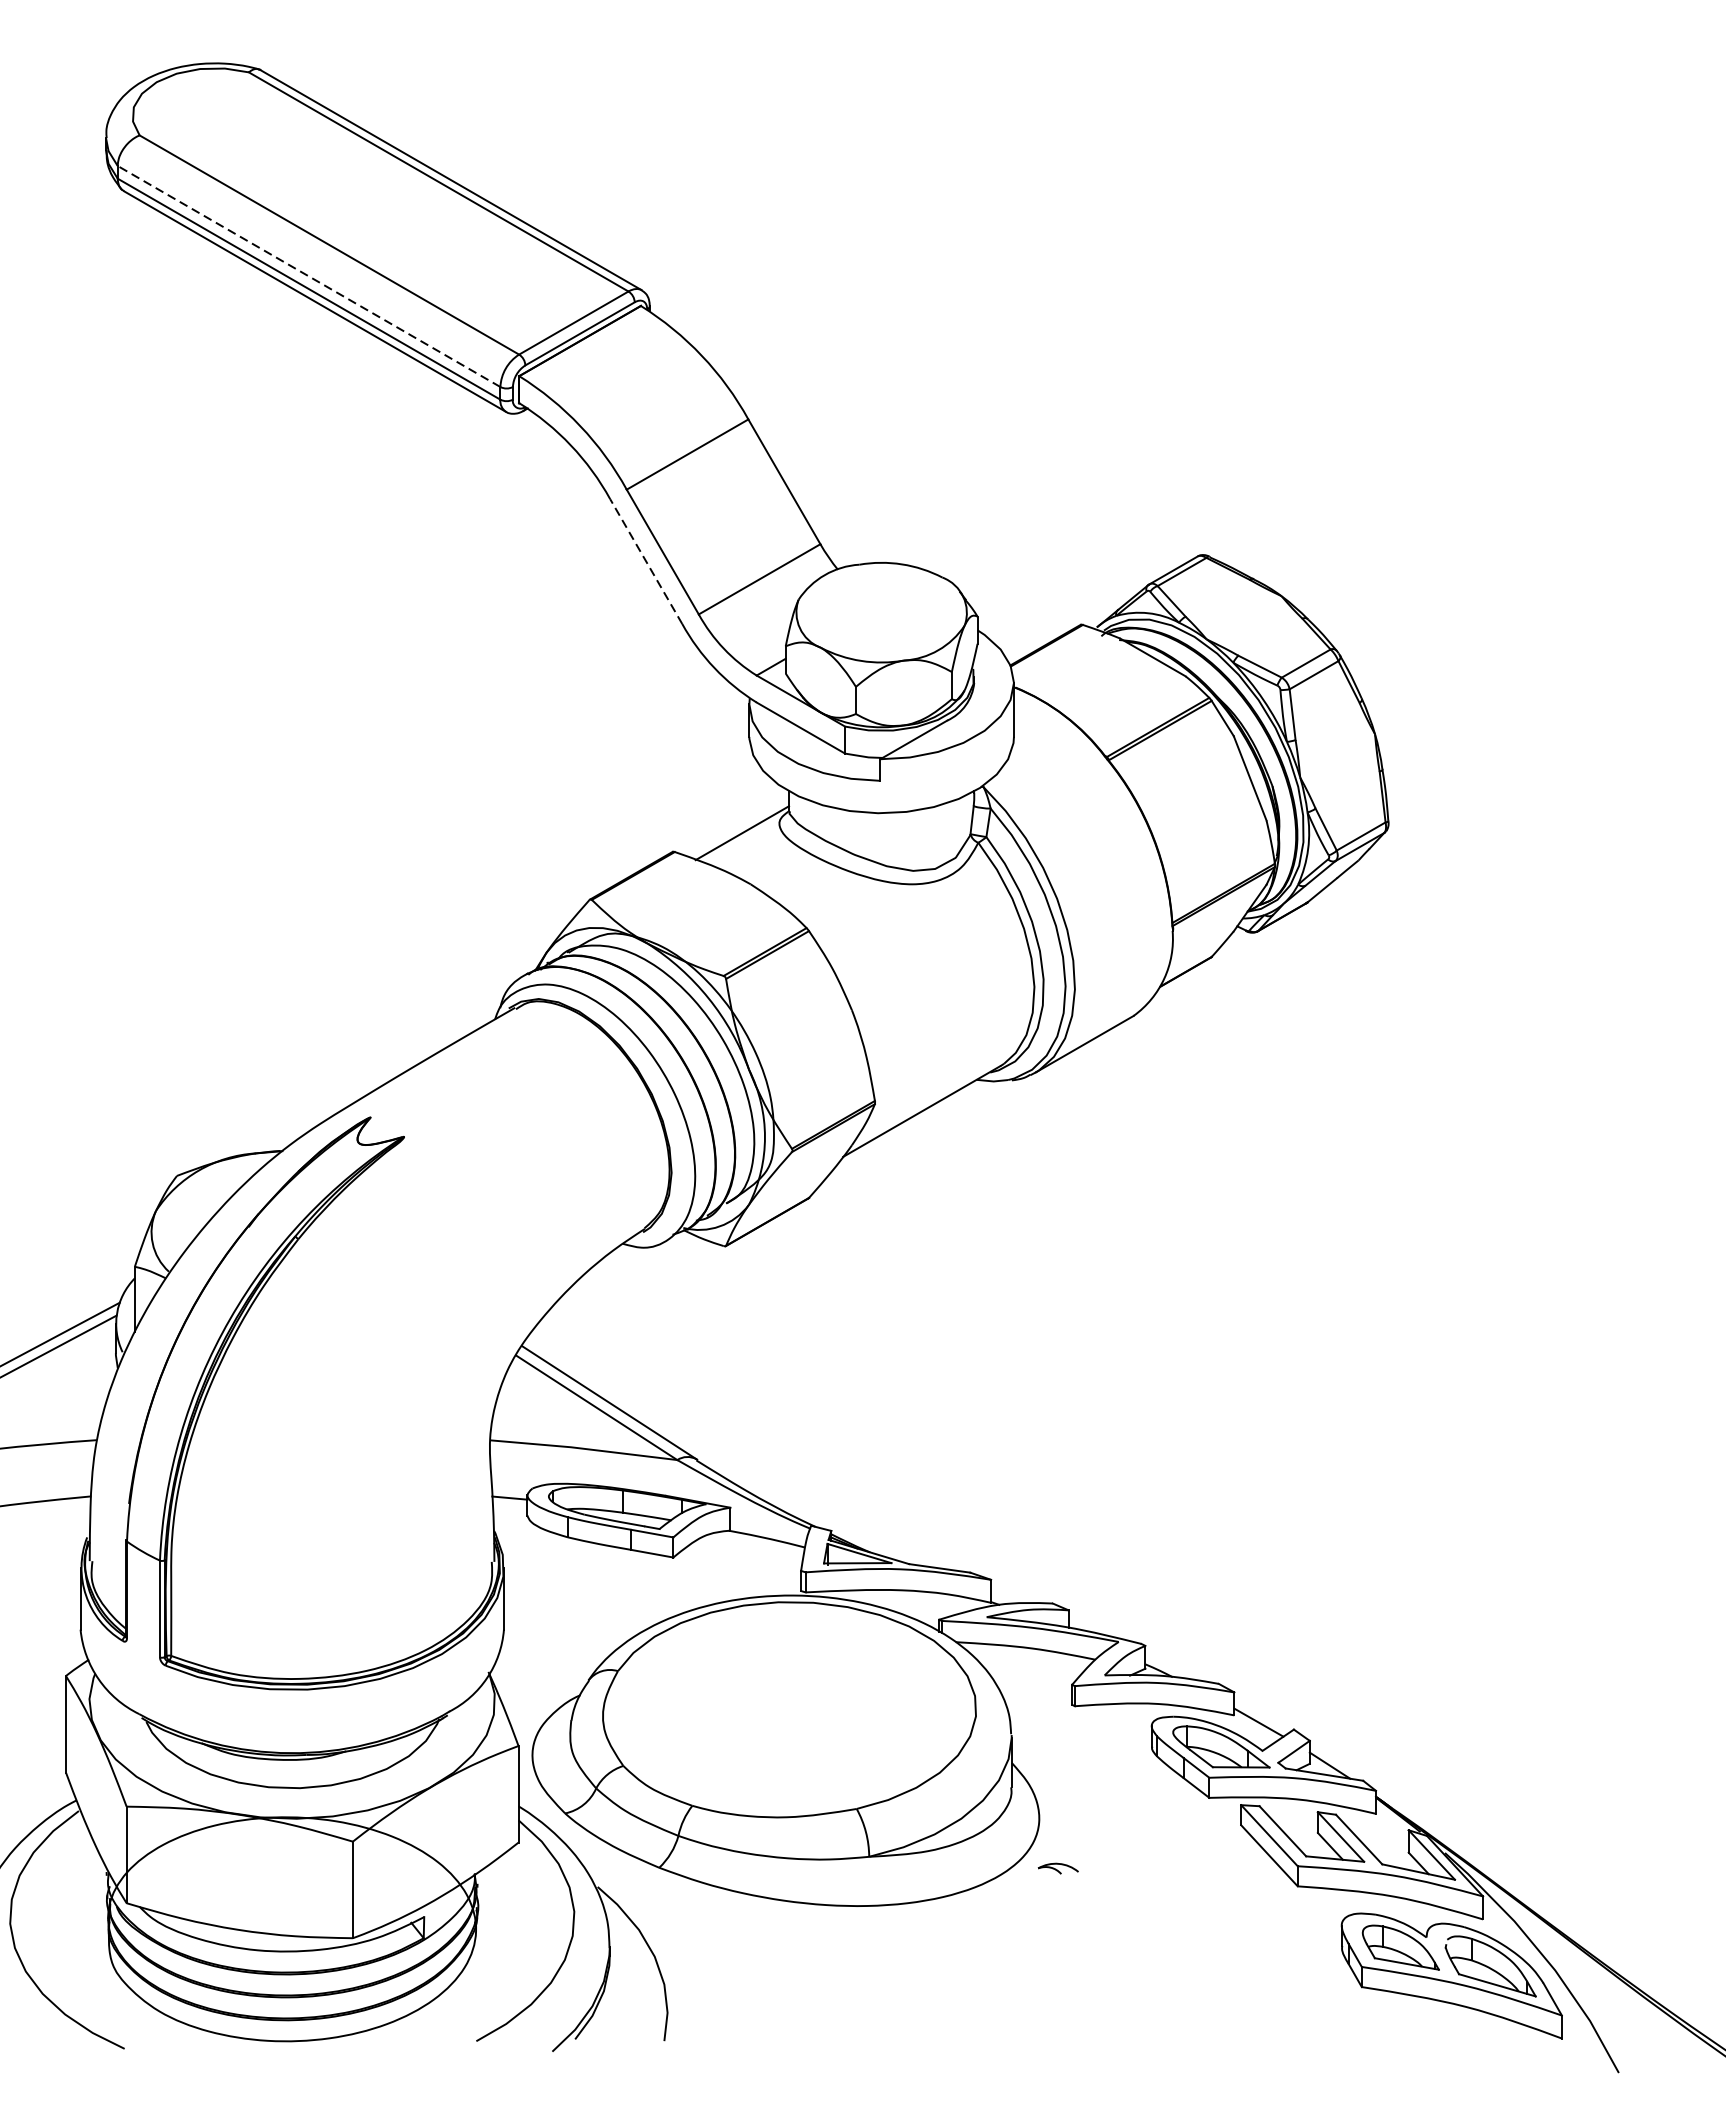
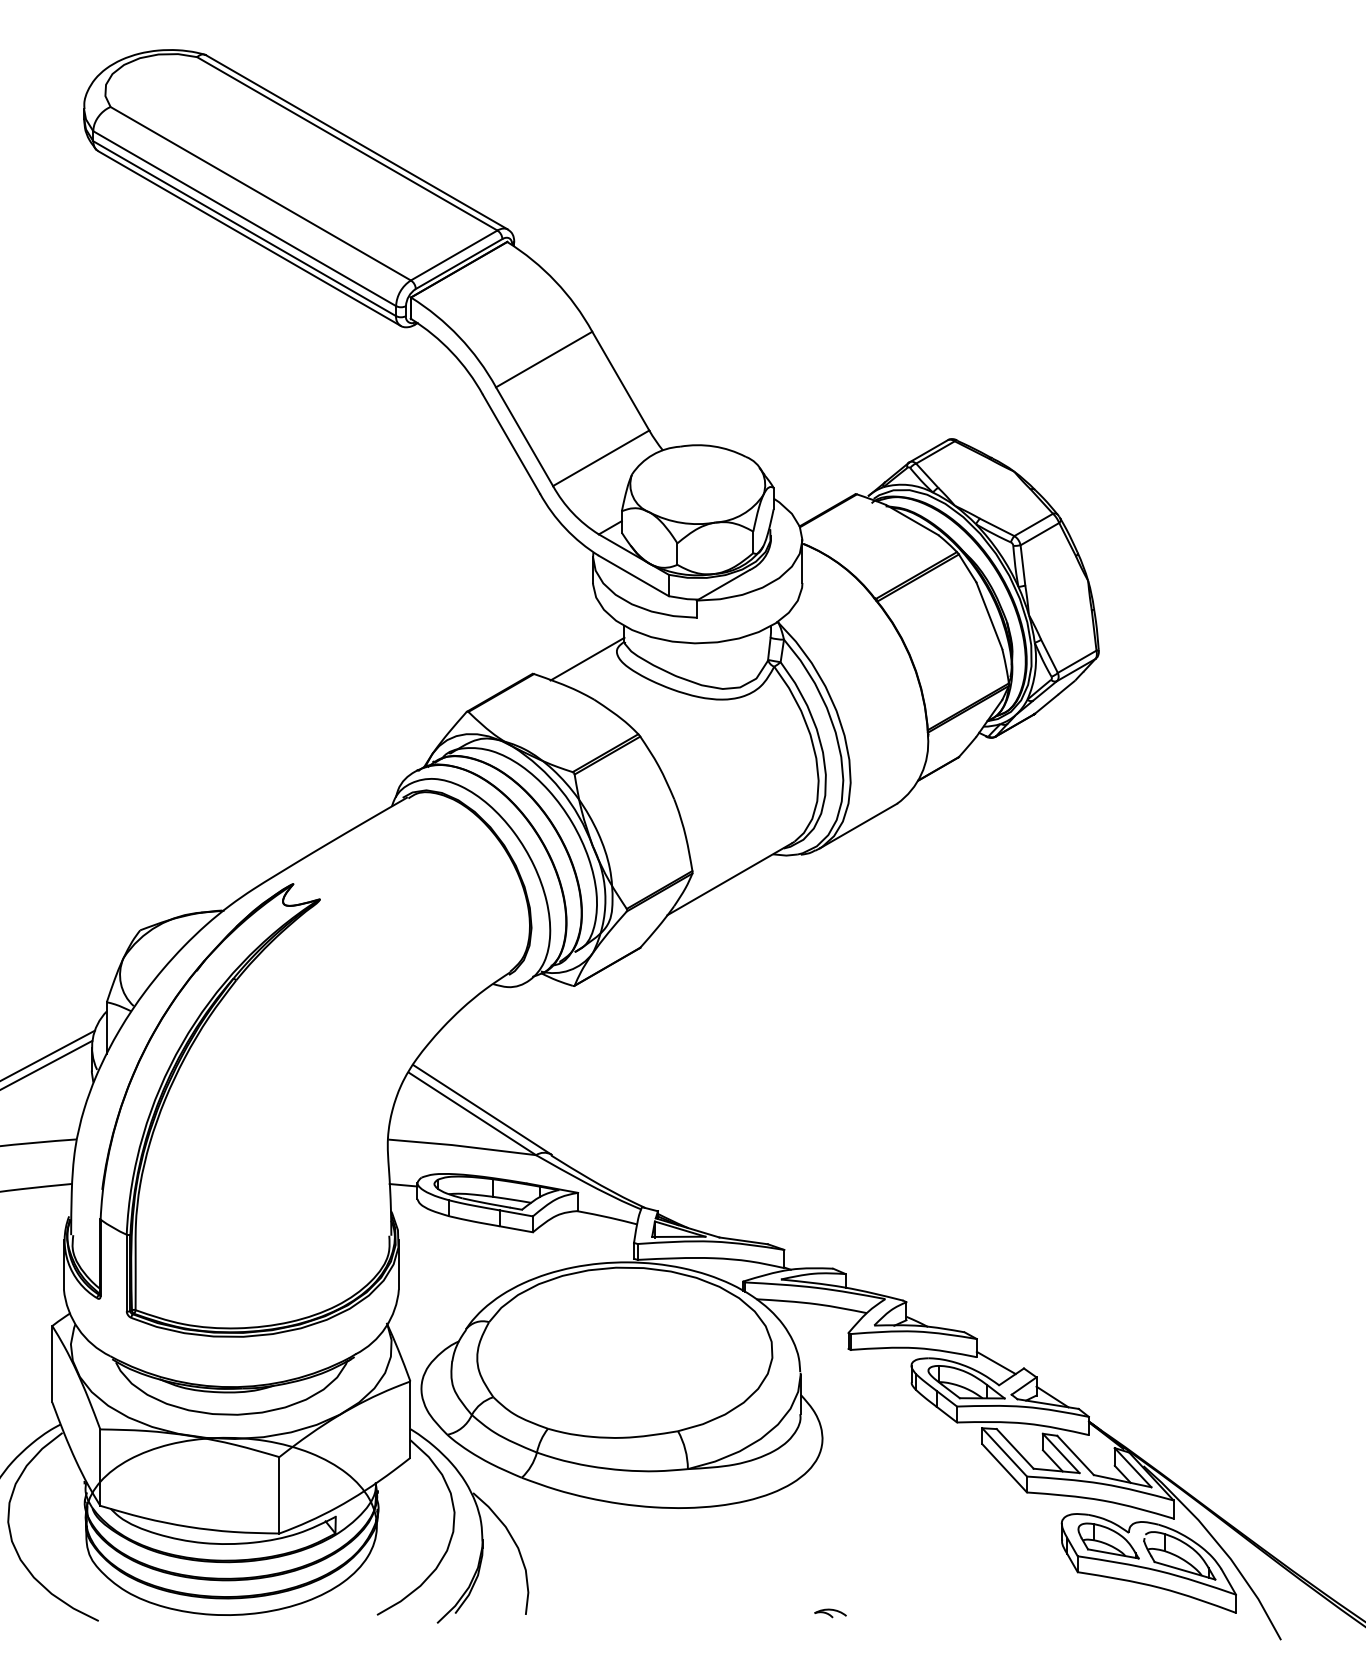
line: (308, 276) -> (244, 218), dashed -> solid
line: (646, 560) -> (511, 443), dashed -> solid
part: (1058, 1868) -> (830, 1613), moved

